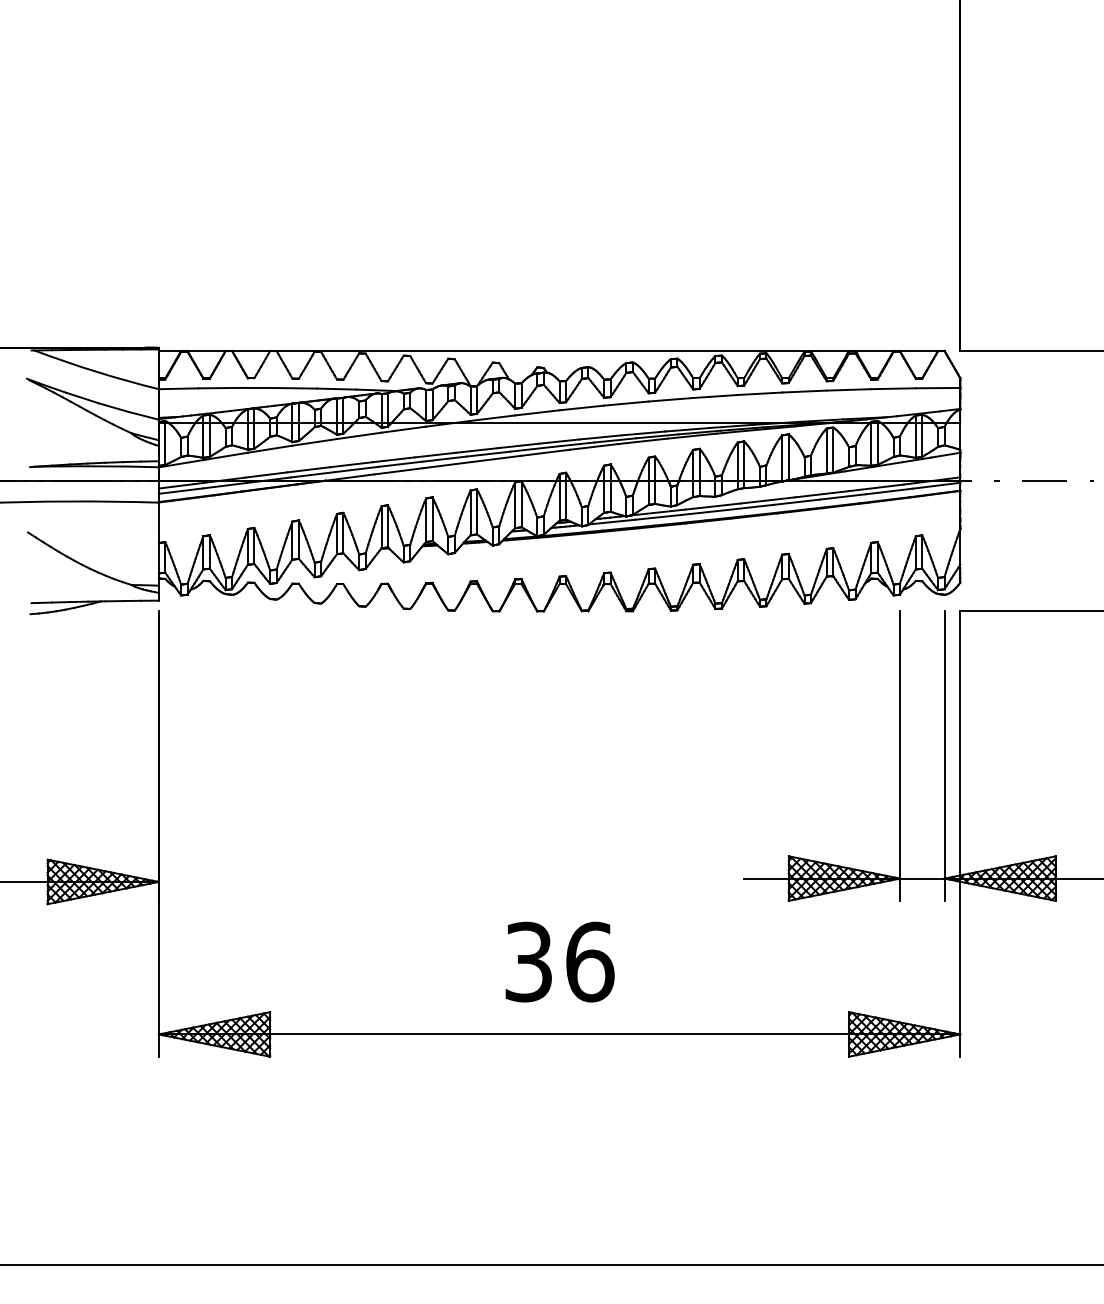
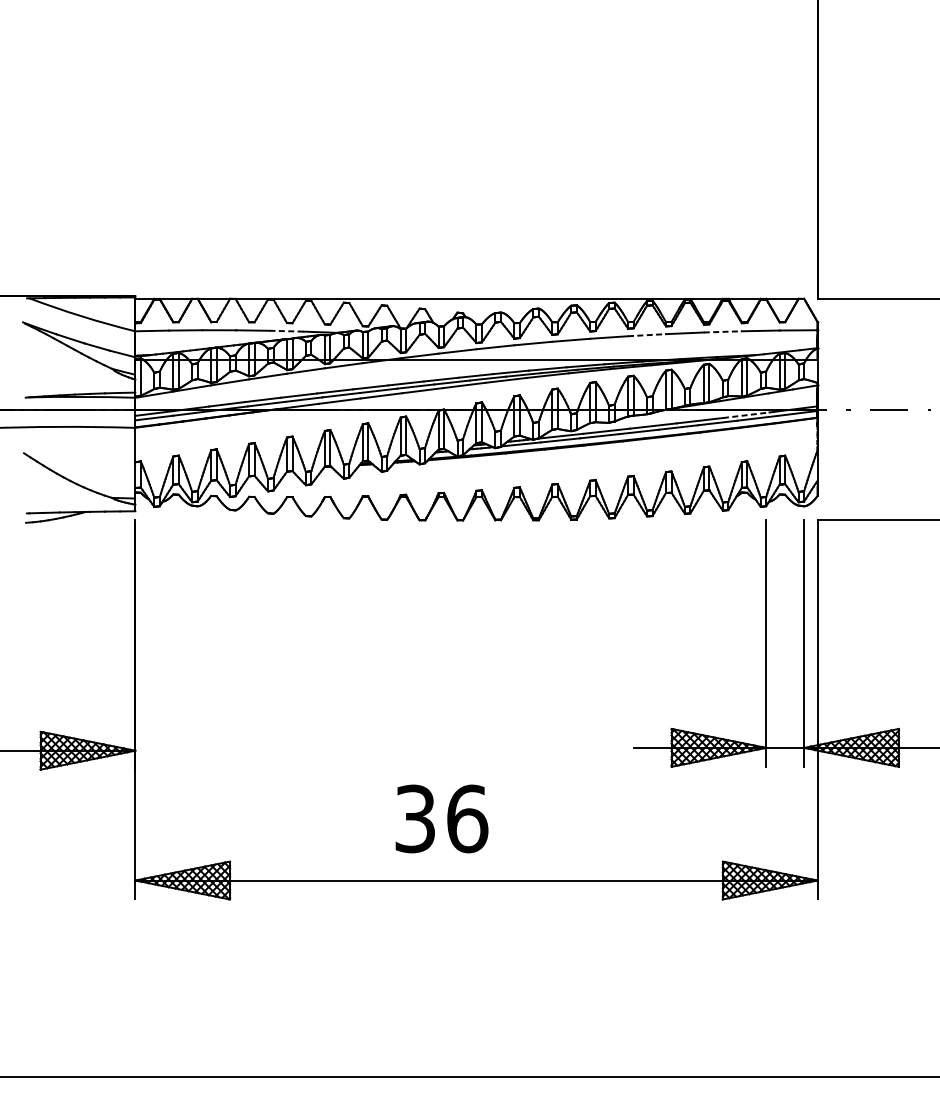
line: (336, 389) -> (286, 331), solid -> dashed
line: (849, 389) -> (723, 331), solid -> dashed
line: (760, 393) -> (647, 334), solid -> dashed
line: (876, 487) -> (746, 414), solid -> dashed
text: (559, 961) -> (441, 818), moved

